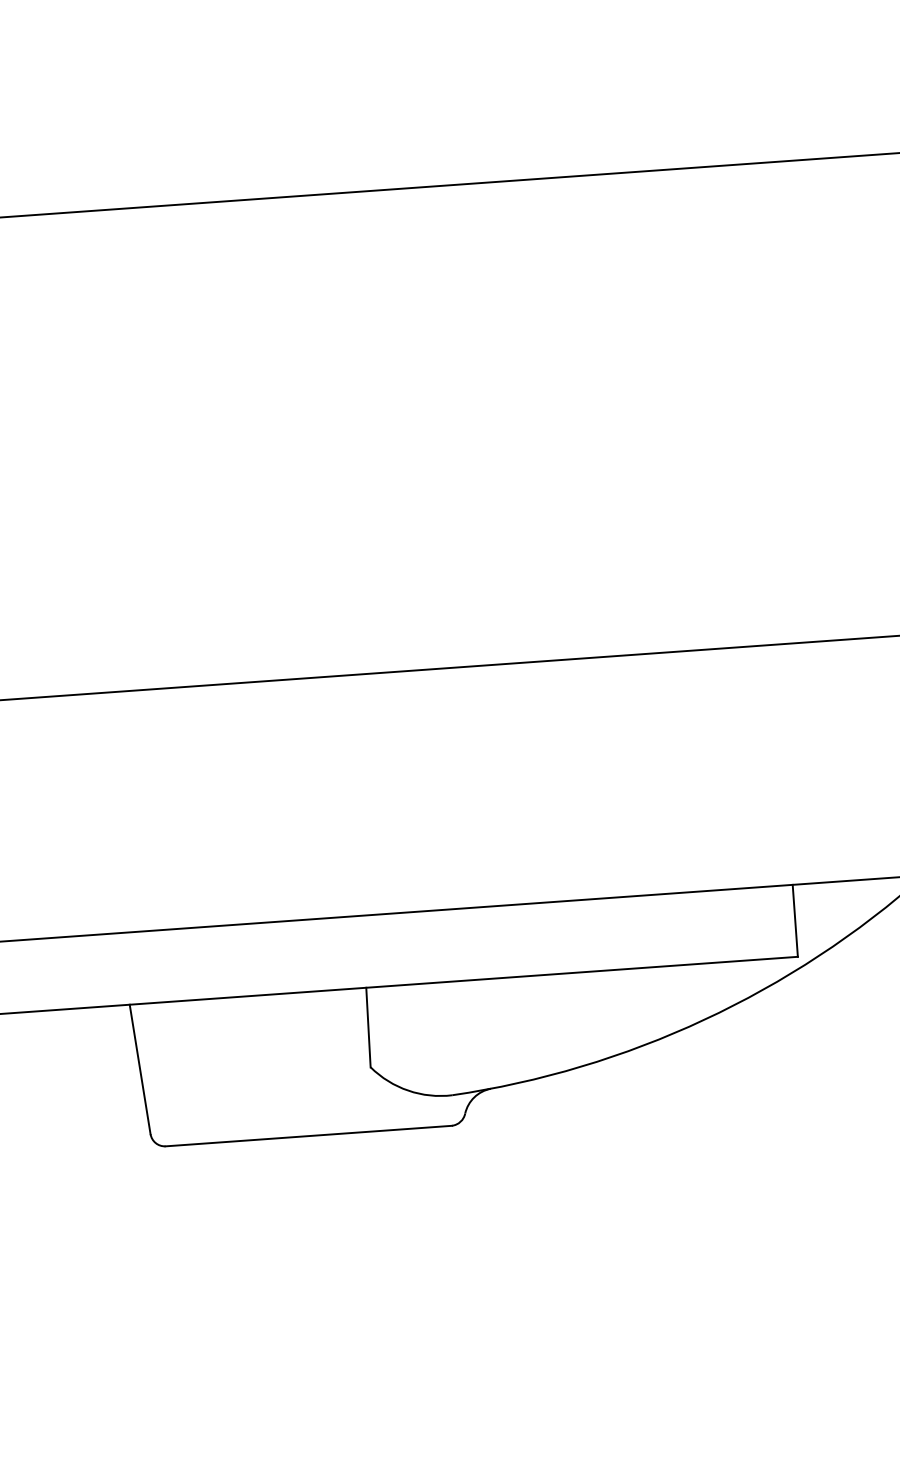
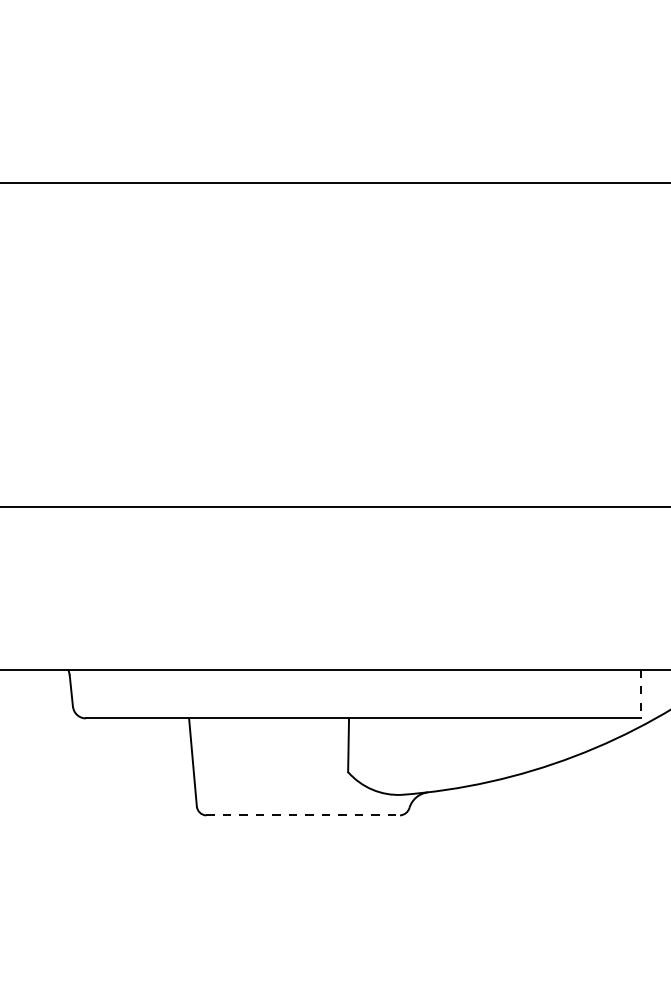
line: (794, 921) -> (640, 694), solid -> dashed
line: (309, 1136) -> (303, 815), solid -> dashed

